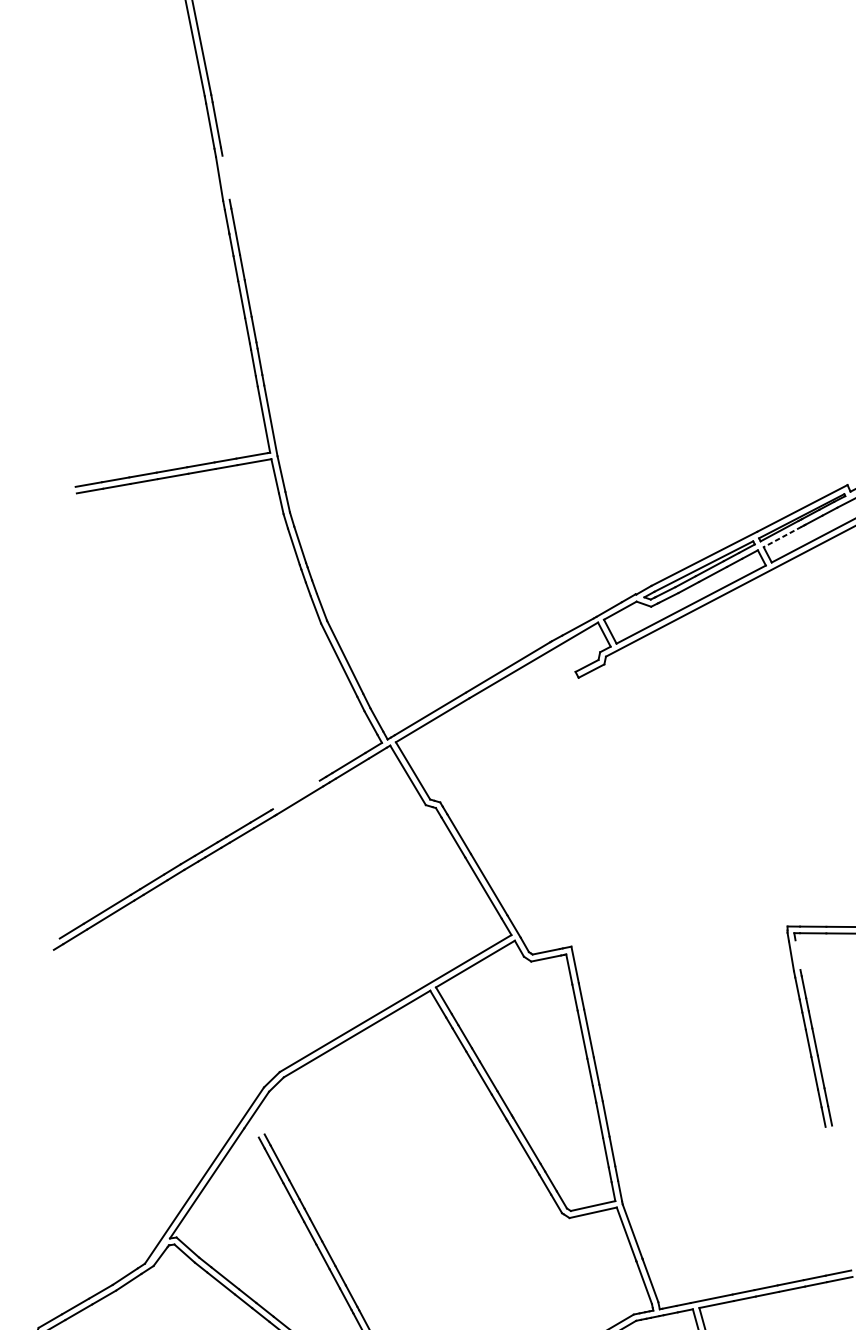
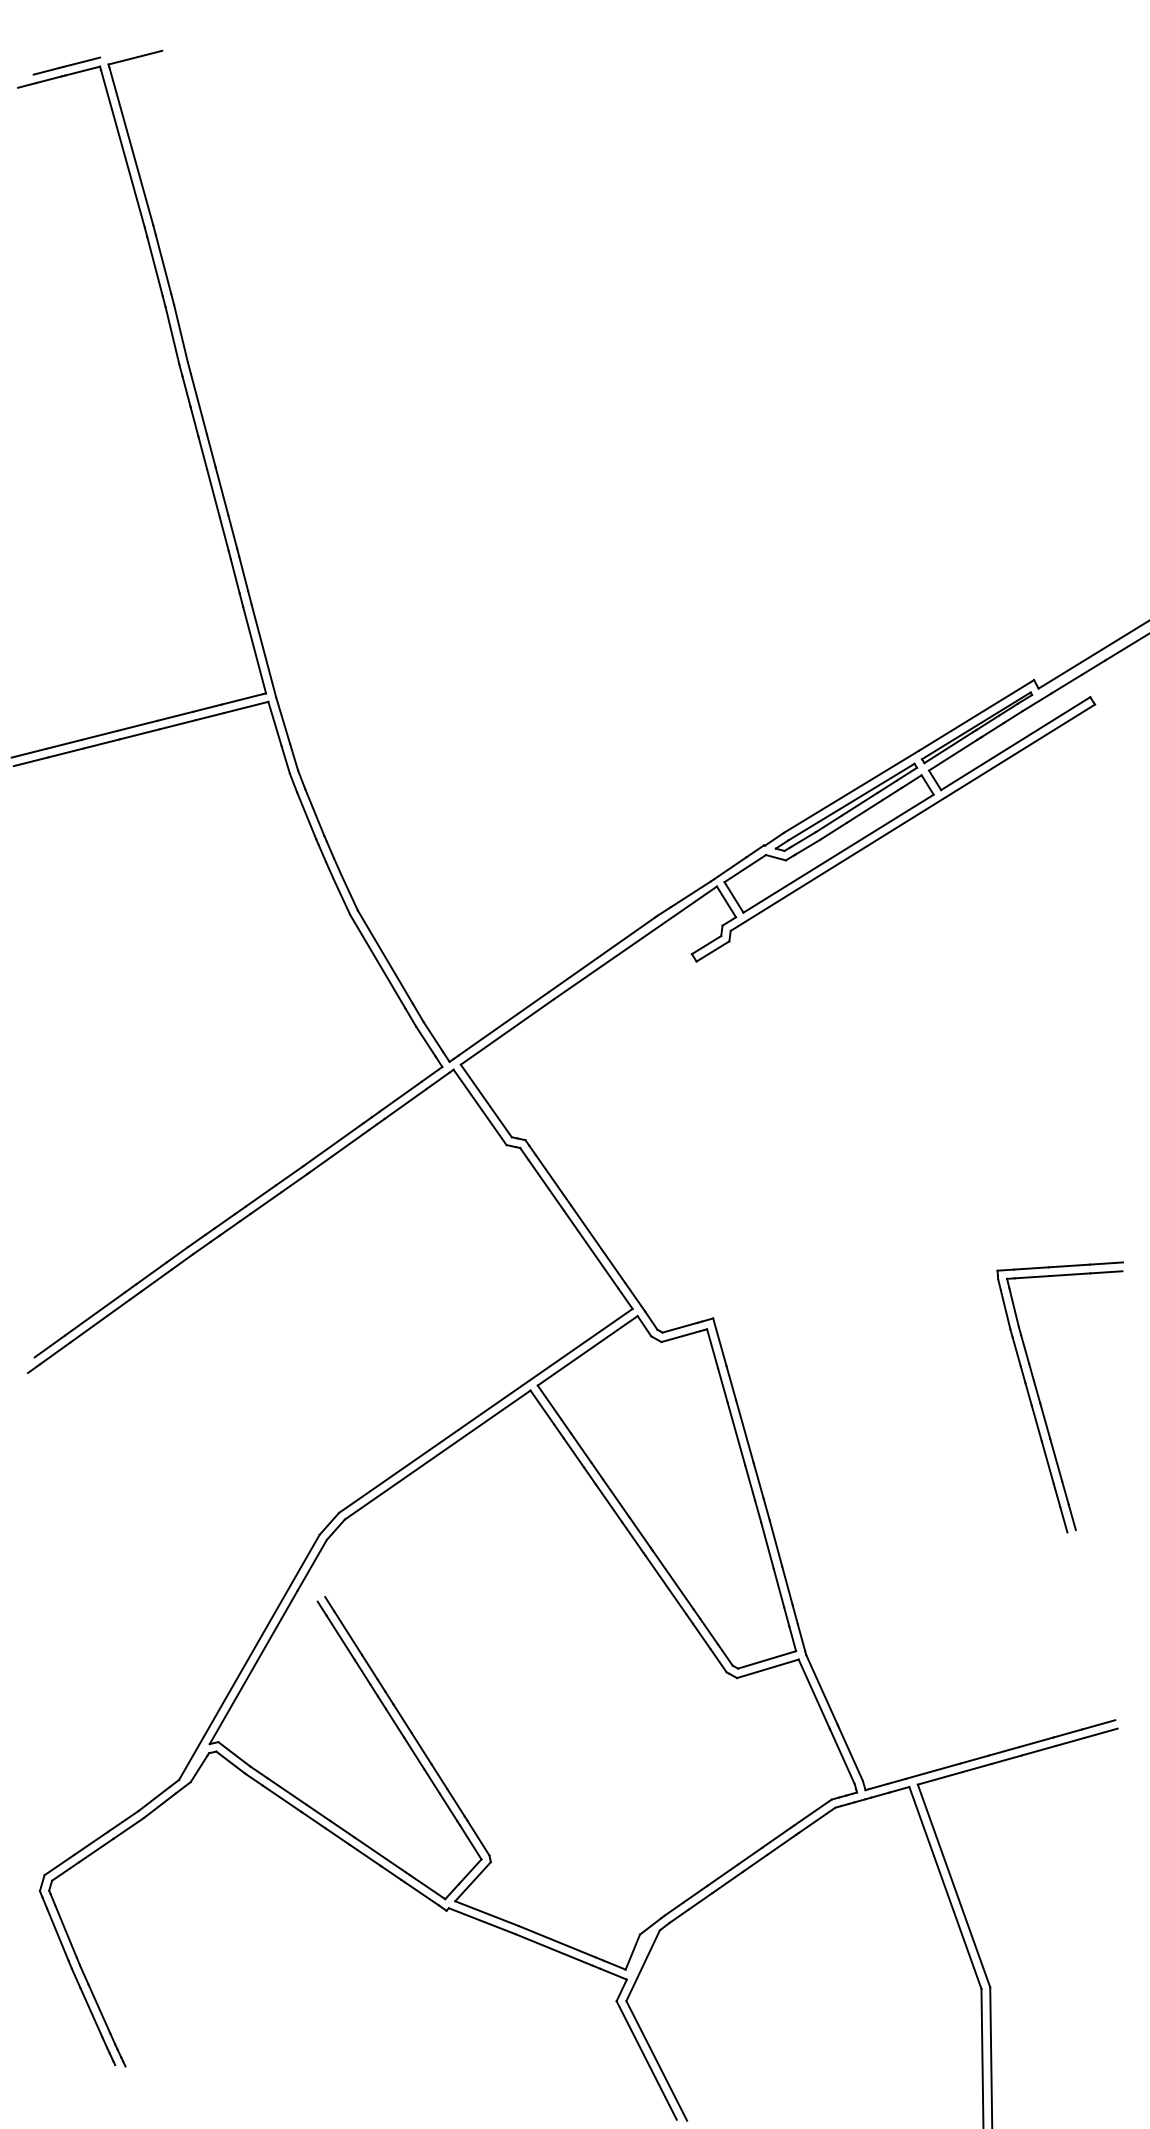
line: (225, 177) -> (180, 333), added
line: (782, 537) -> (953, 755), dashed -> solid
line: (295, 795) -> (333, 1144), added
line: (797, 955) -> (1013, 1307), added

